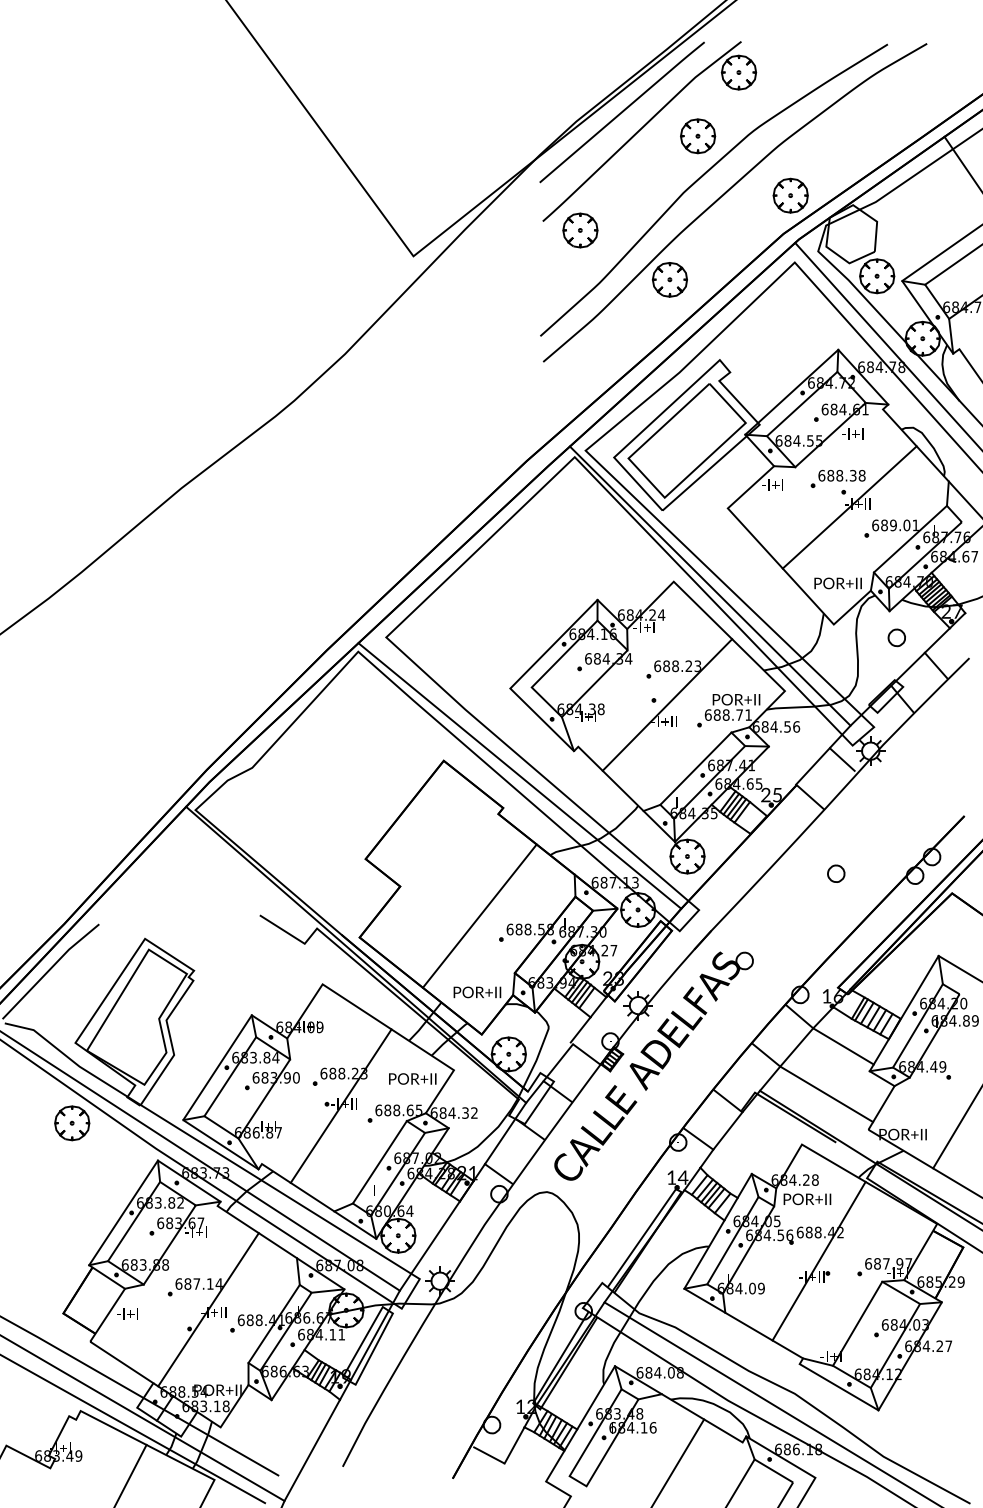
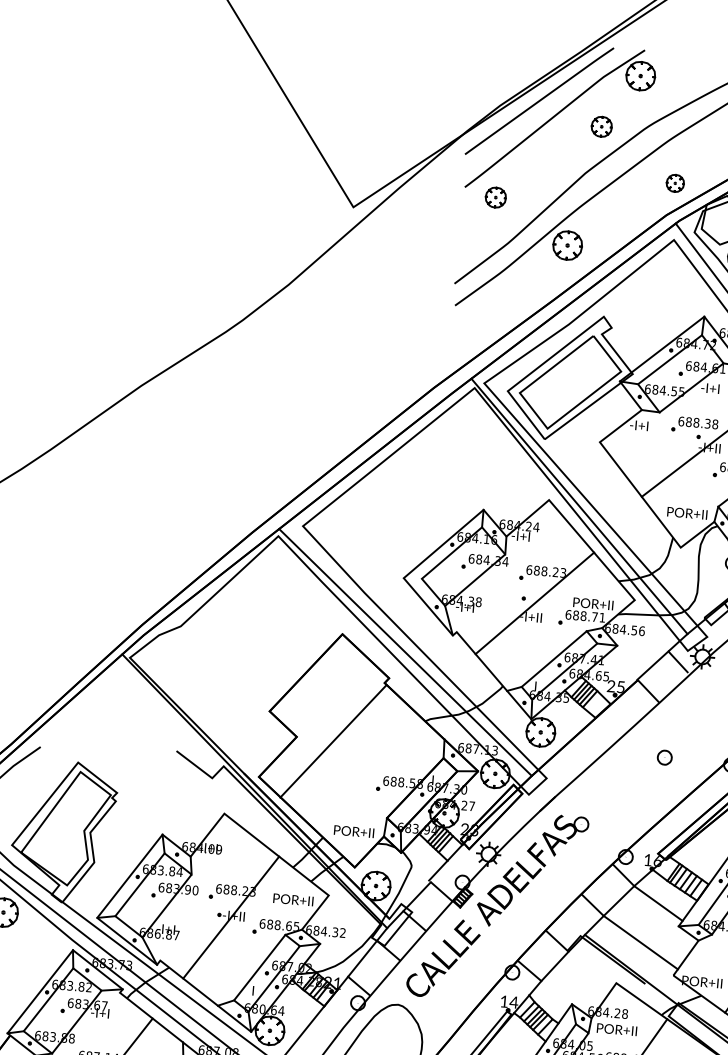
part: (698, 136) -> (602, 127), size x0.7
part: (790, 195) -> (675, 183), size x0.6
part: (580, 230) -> (495, 197), size x0.7
line: (479, 915) -> (333, 740), moved

